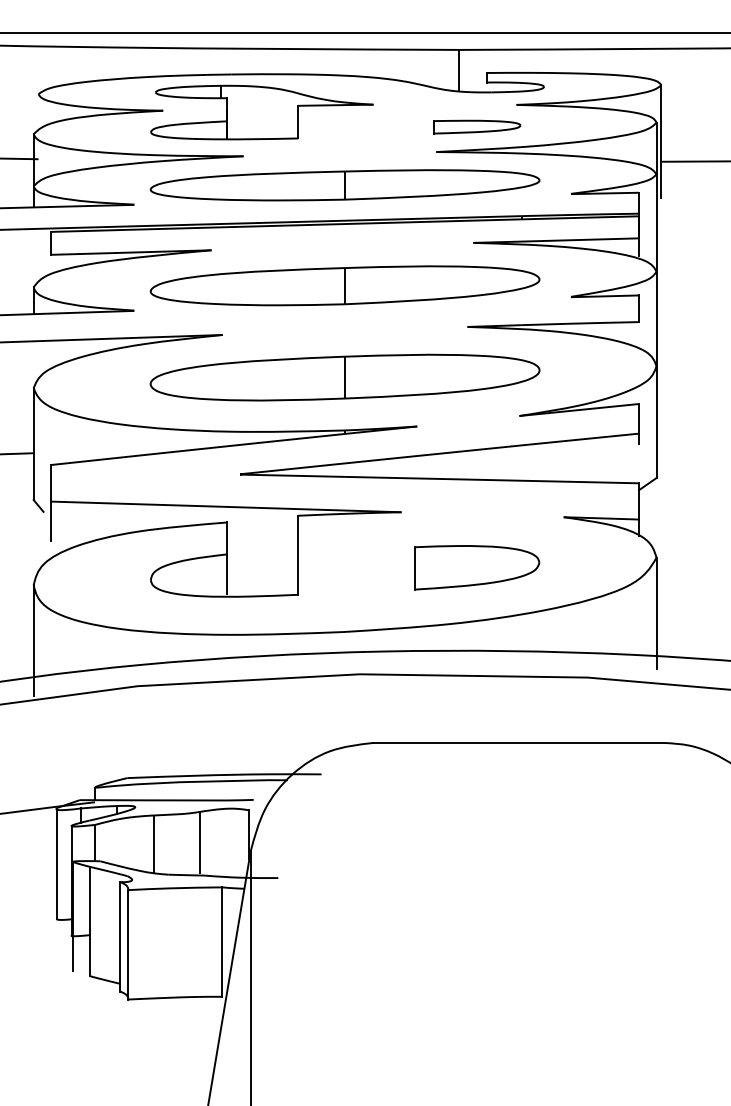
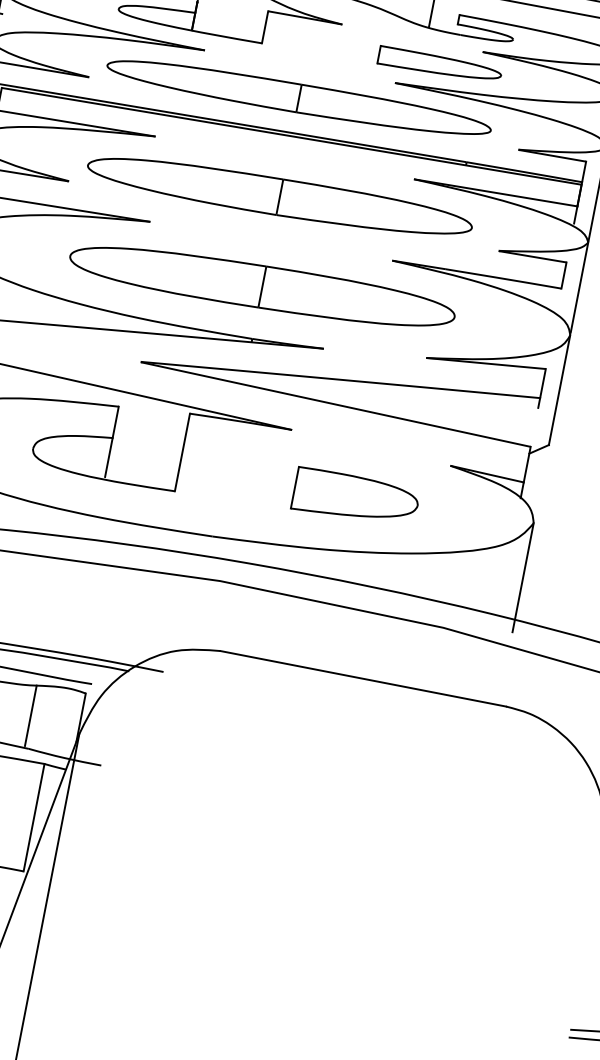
part: (476, 127) -> (439, 66), size x1.43

